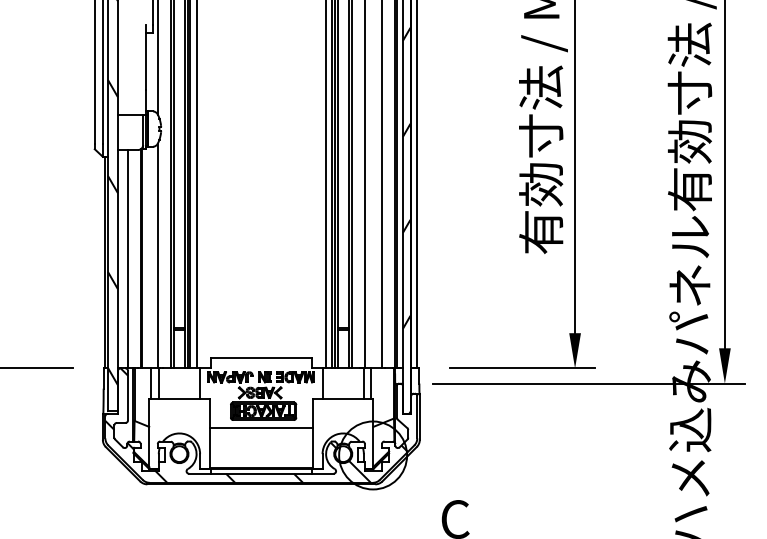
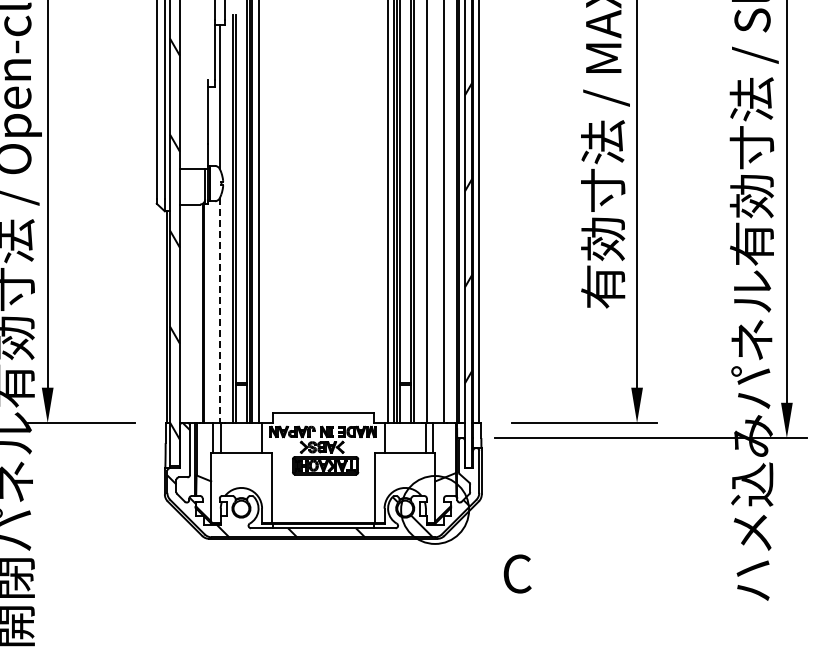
line: (157, 257) -> (219, 311), solid -> dashed
line: (128, 259) -> (190, 313), removed
line: (260, 428) -> (322, 482), removed

